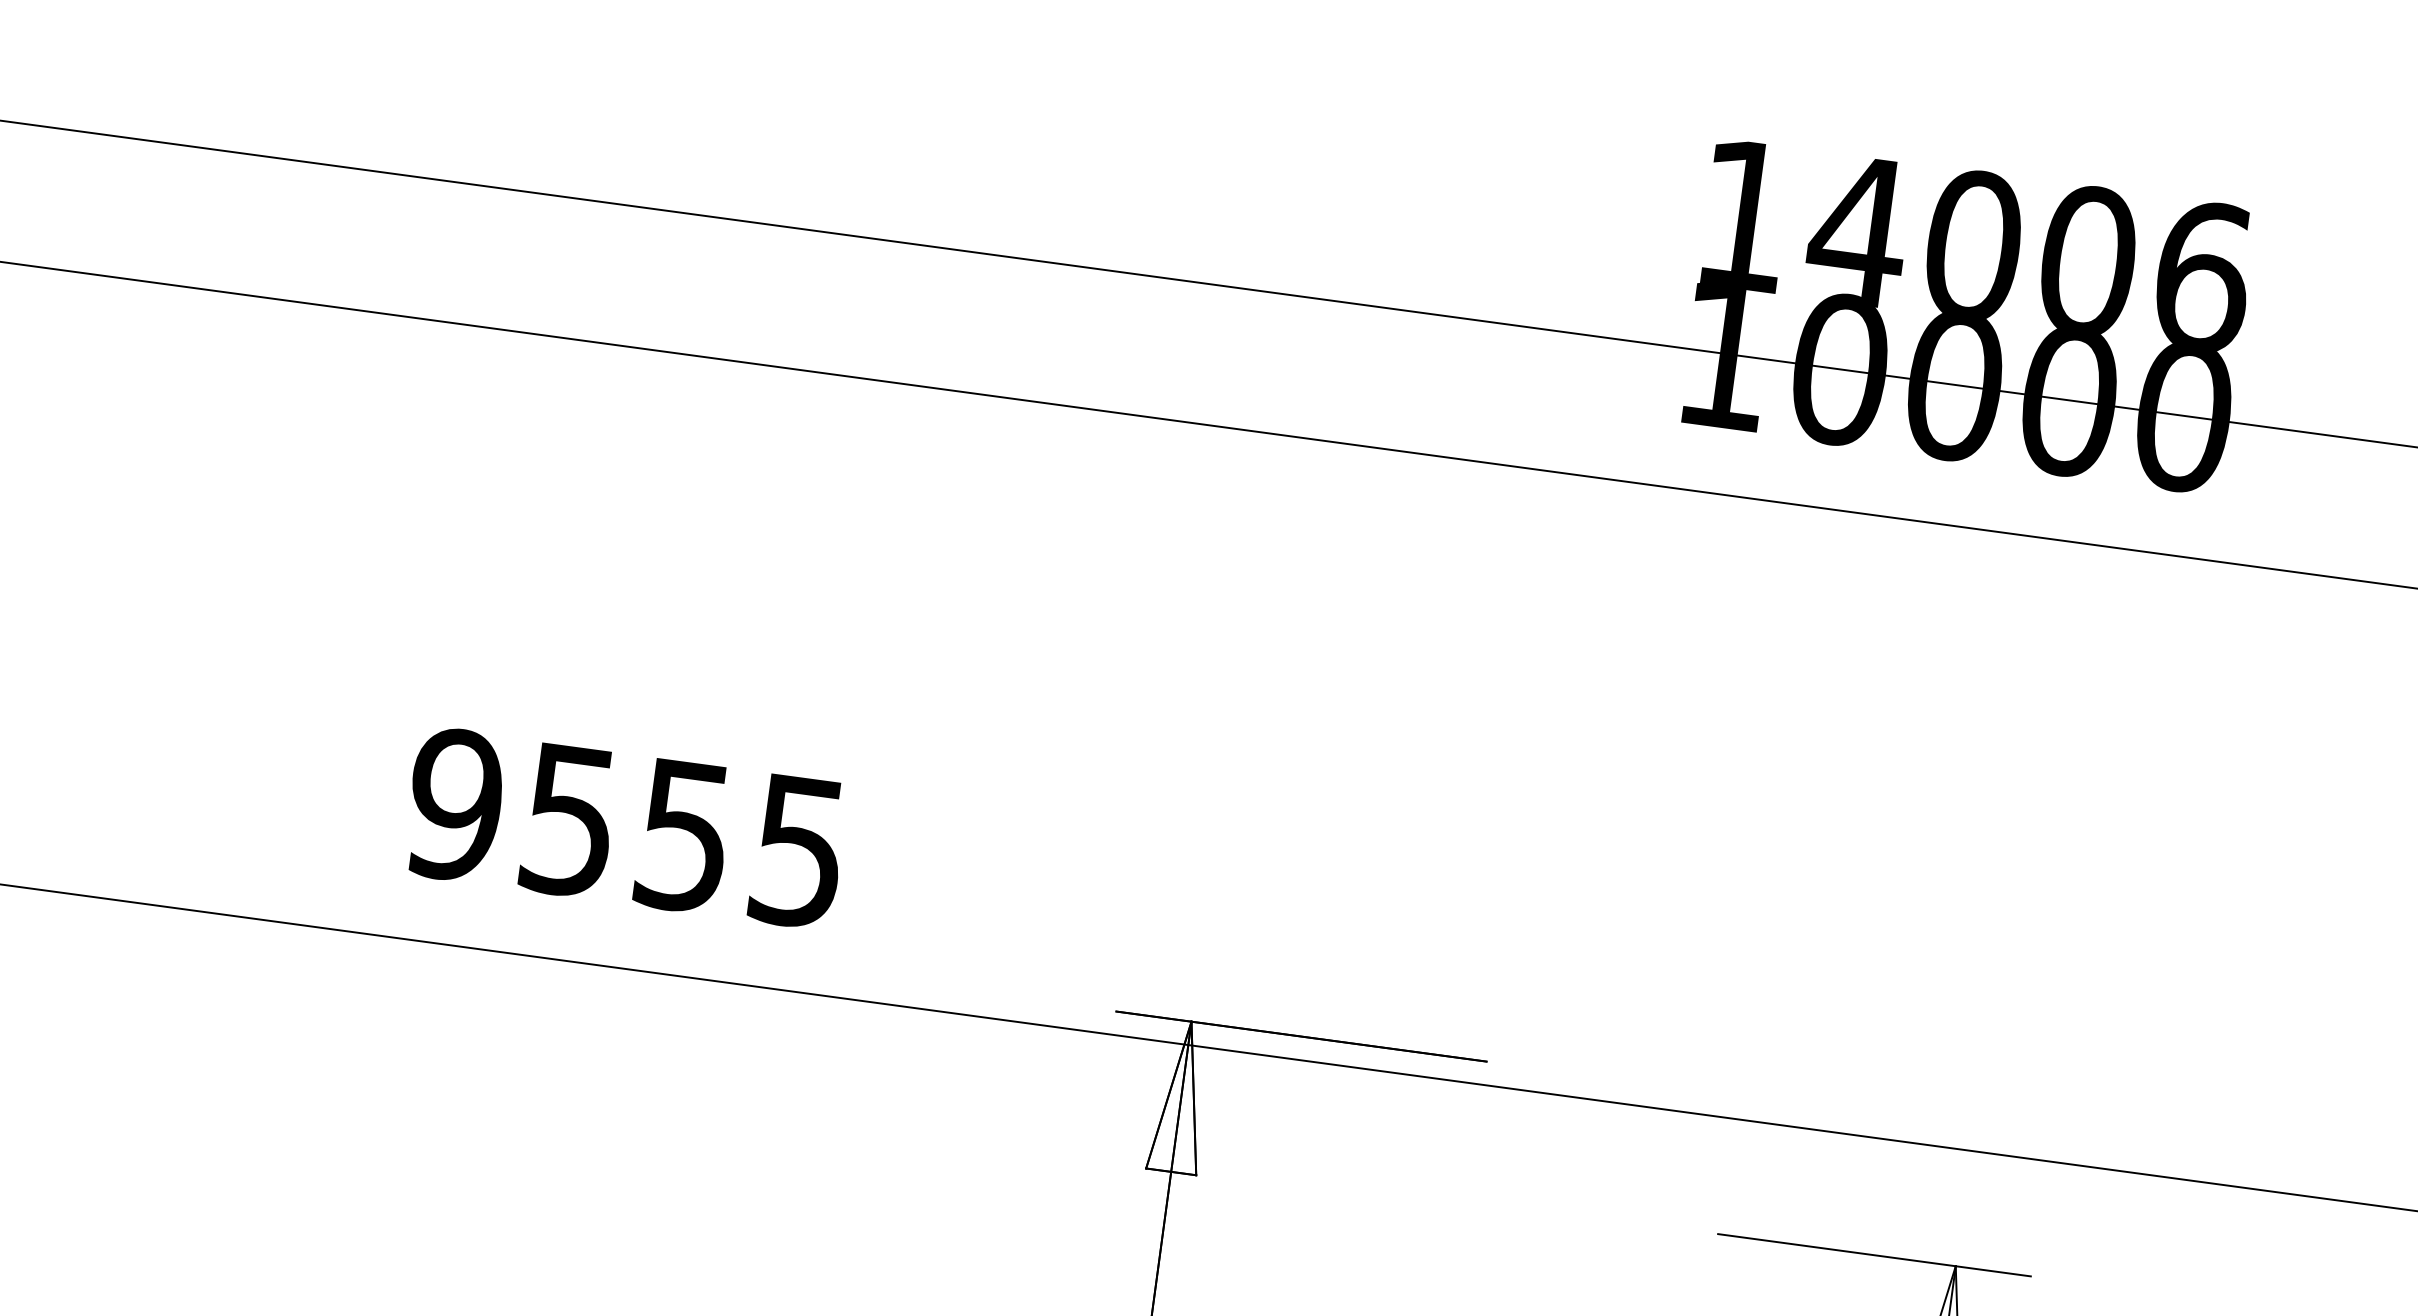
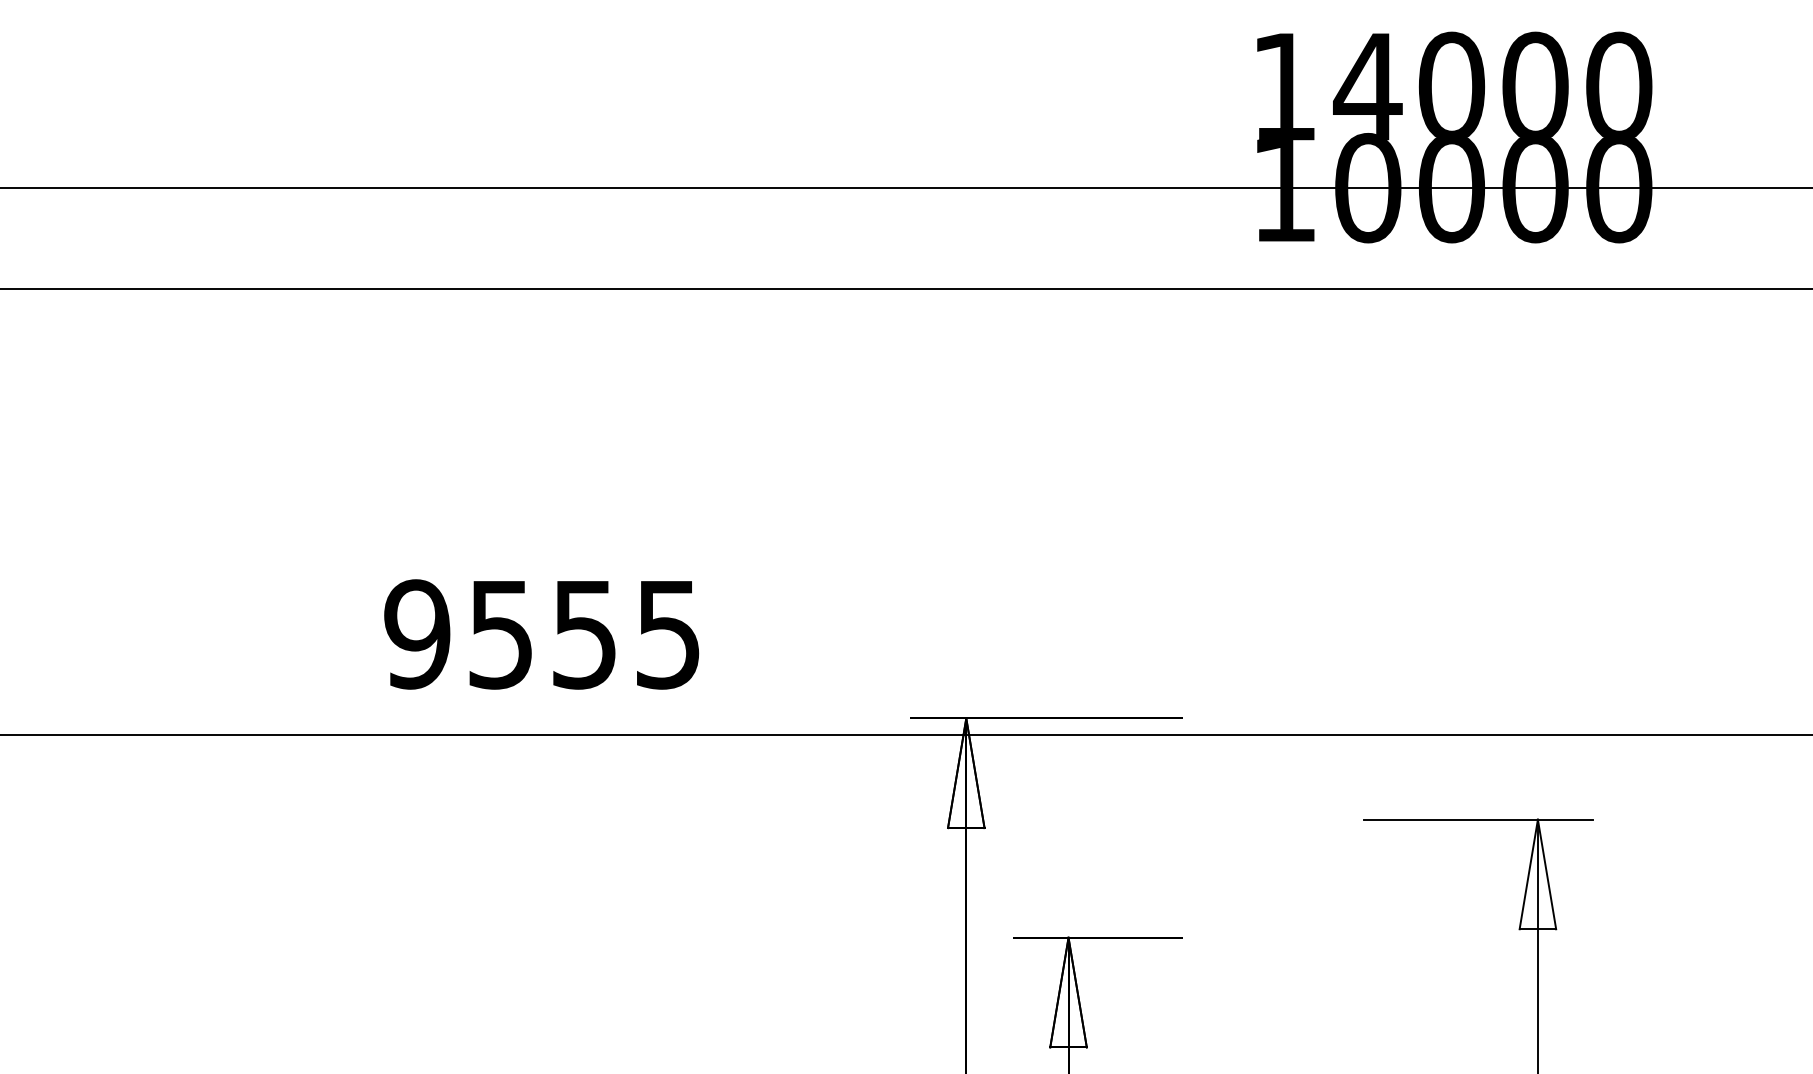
text: (2203, 274) -> (1619, 84), 14006 -> 14000

